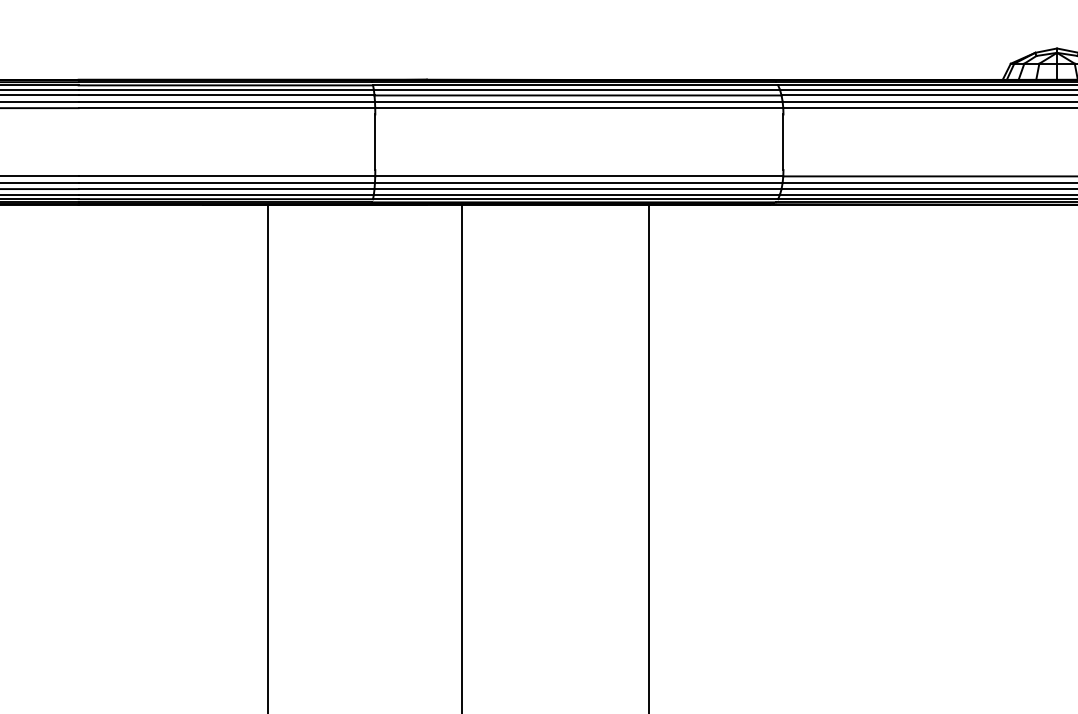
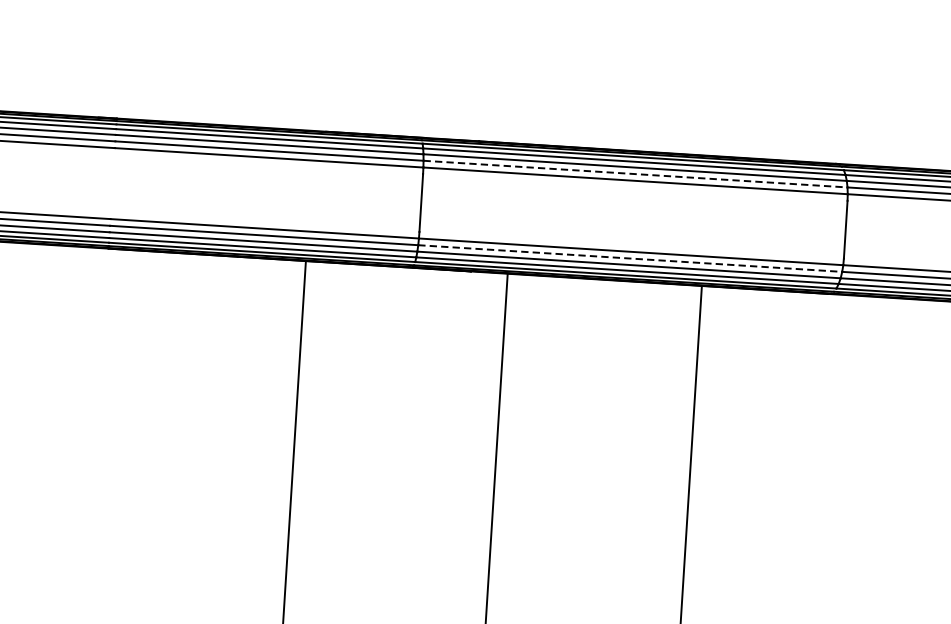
line: (578, 101) -> (635, 173), solid -> dashed
line: (578, 182) -> (629, 258), solid -> dashed

